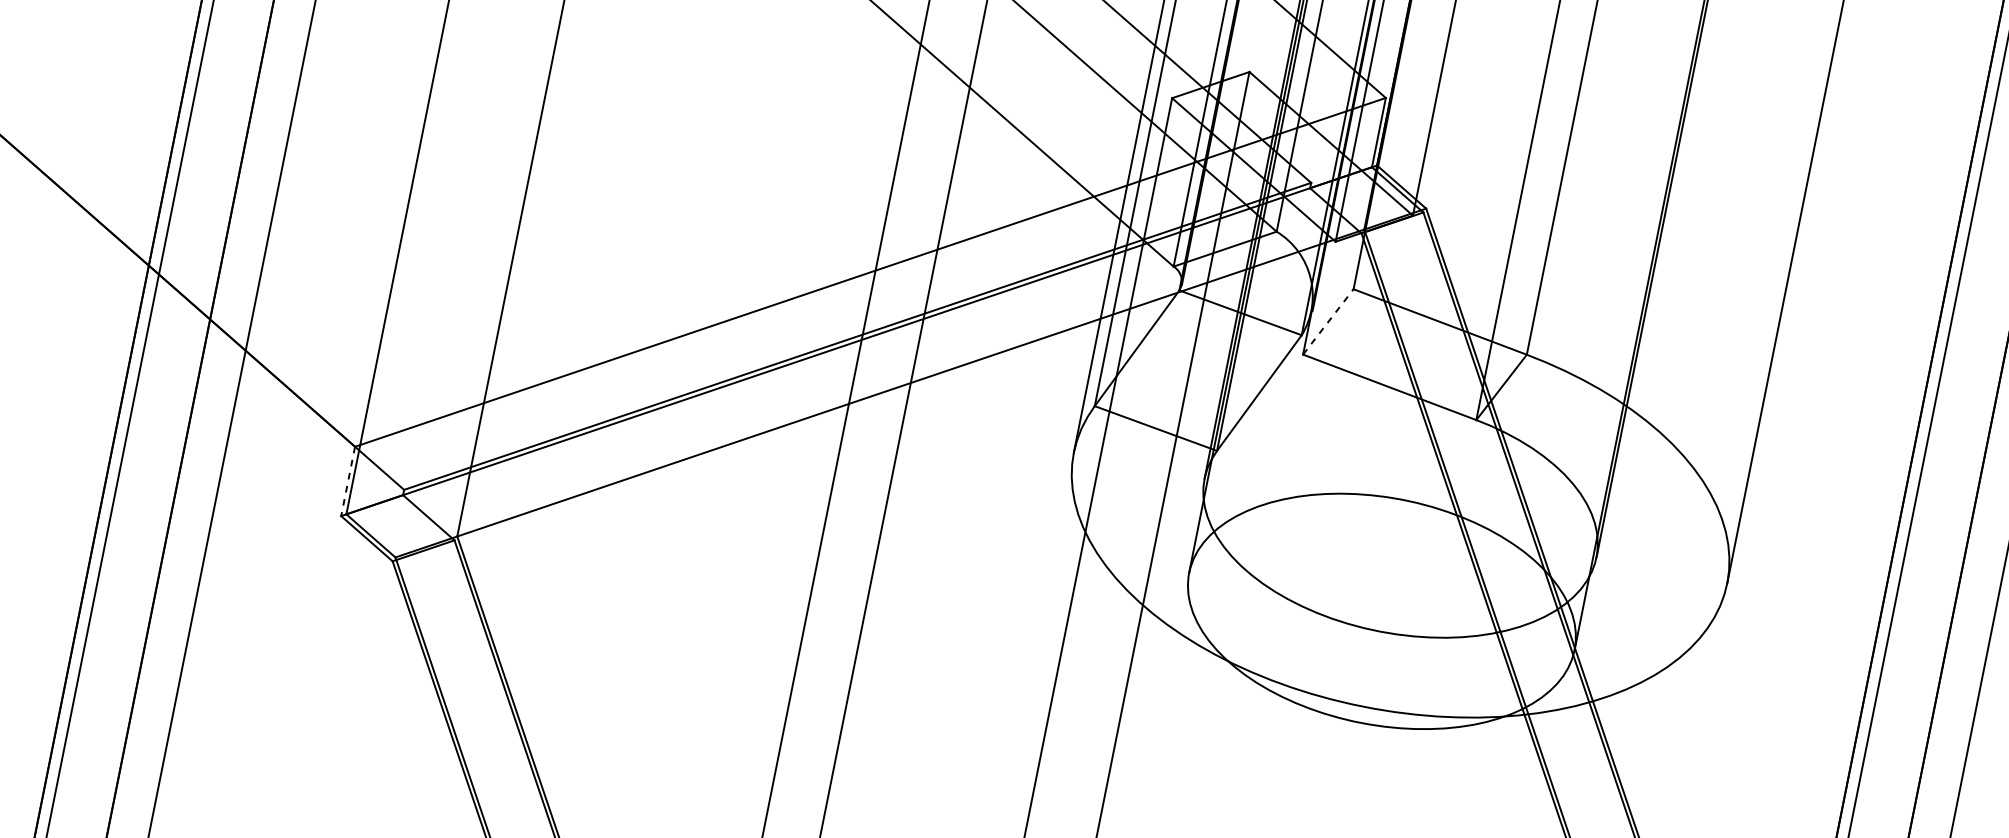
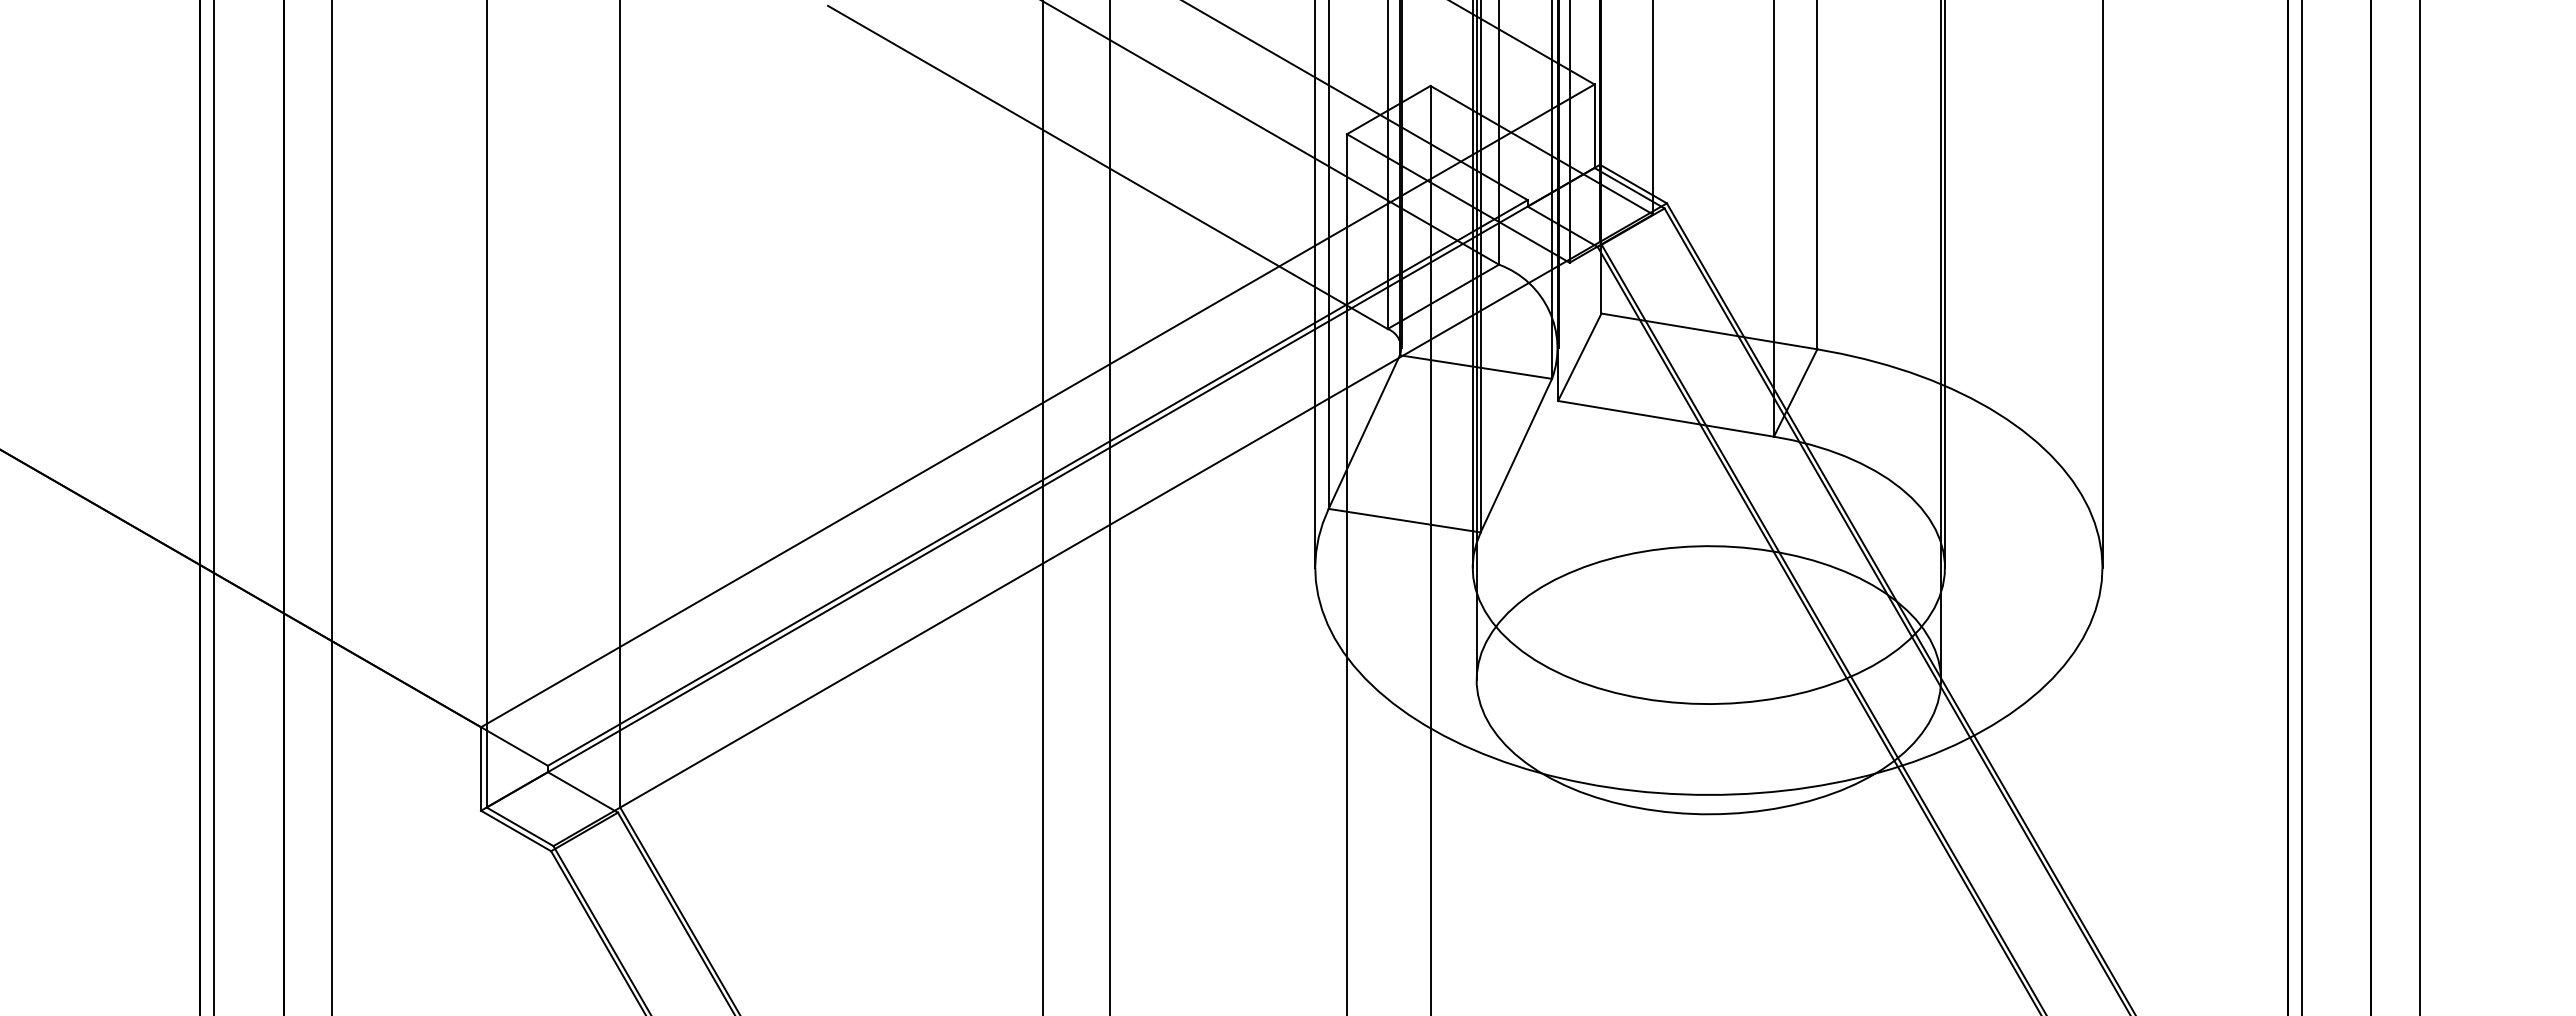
line: (1328, 322) -> (1579, 357), dashed -> solid
line: (348, 481) -> (481, 769), dashed -> solid

